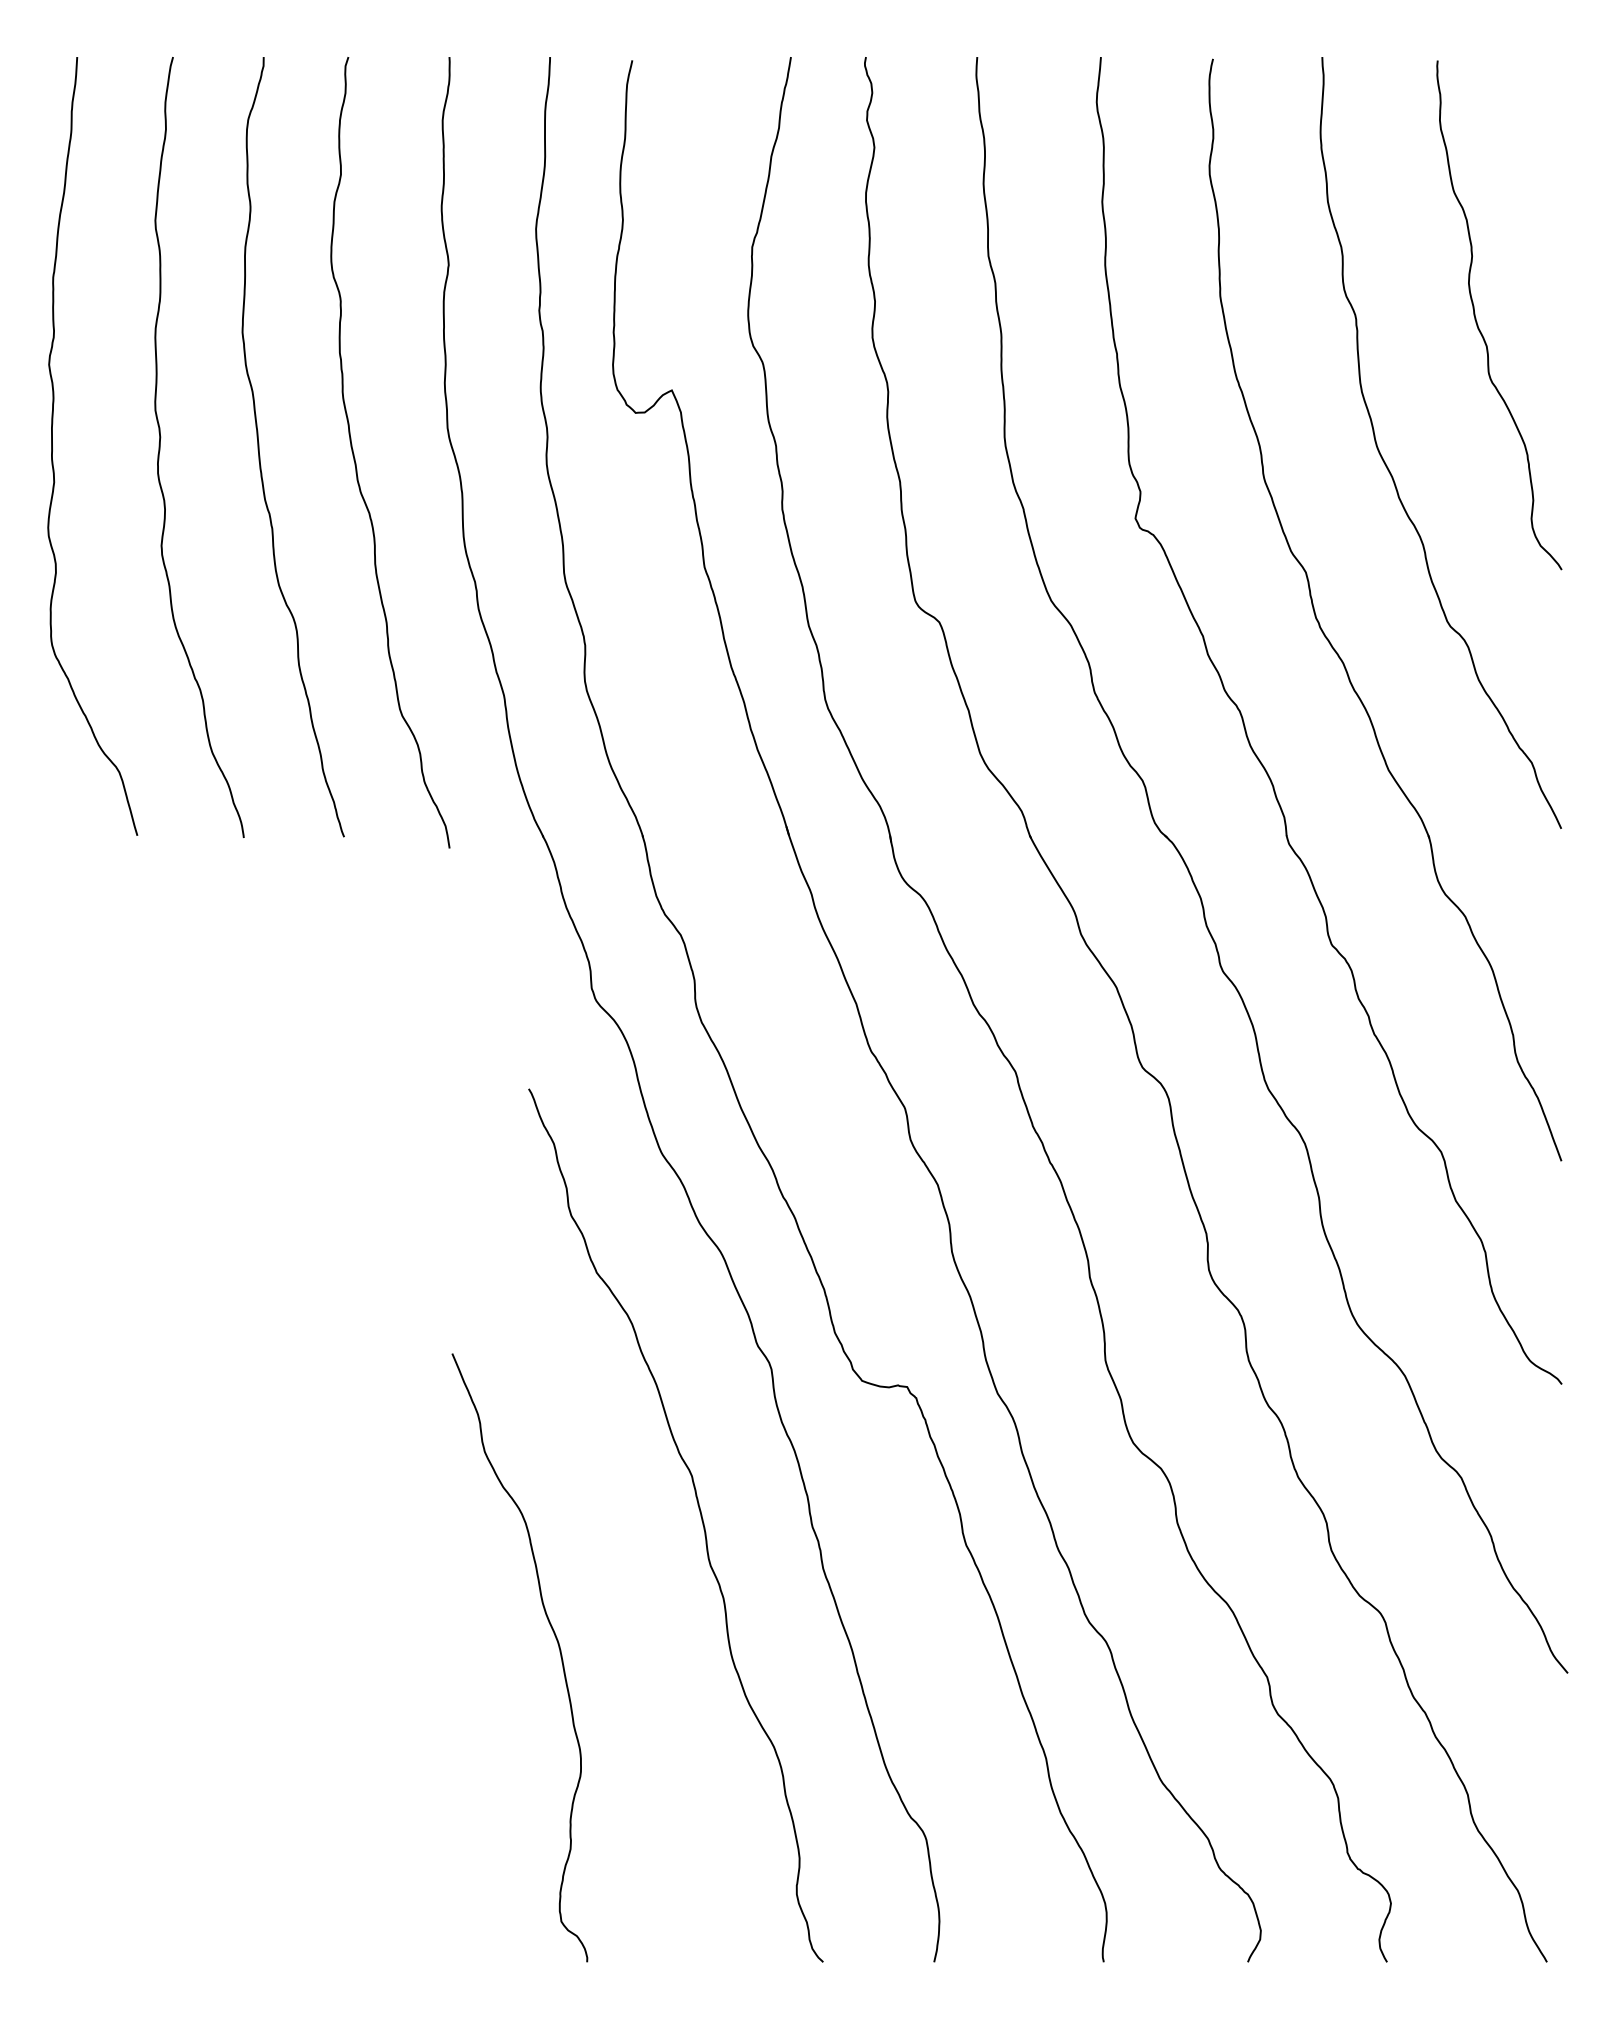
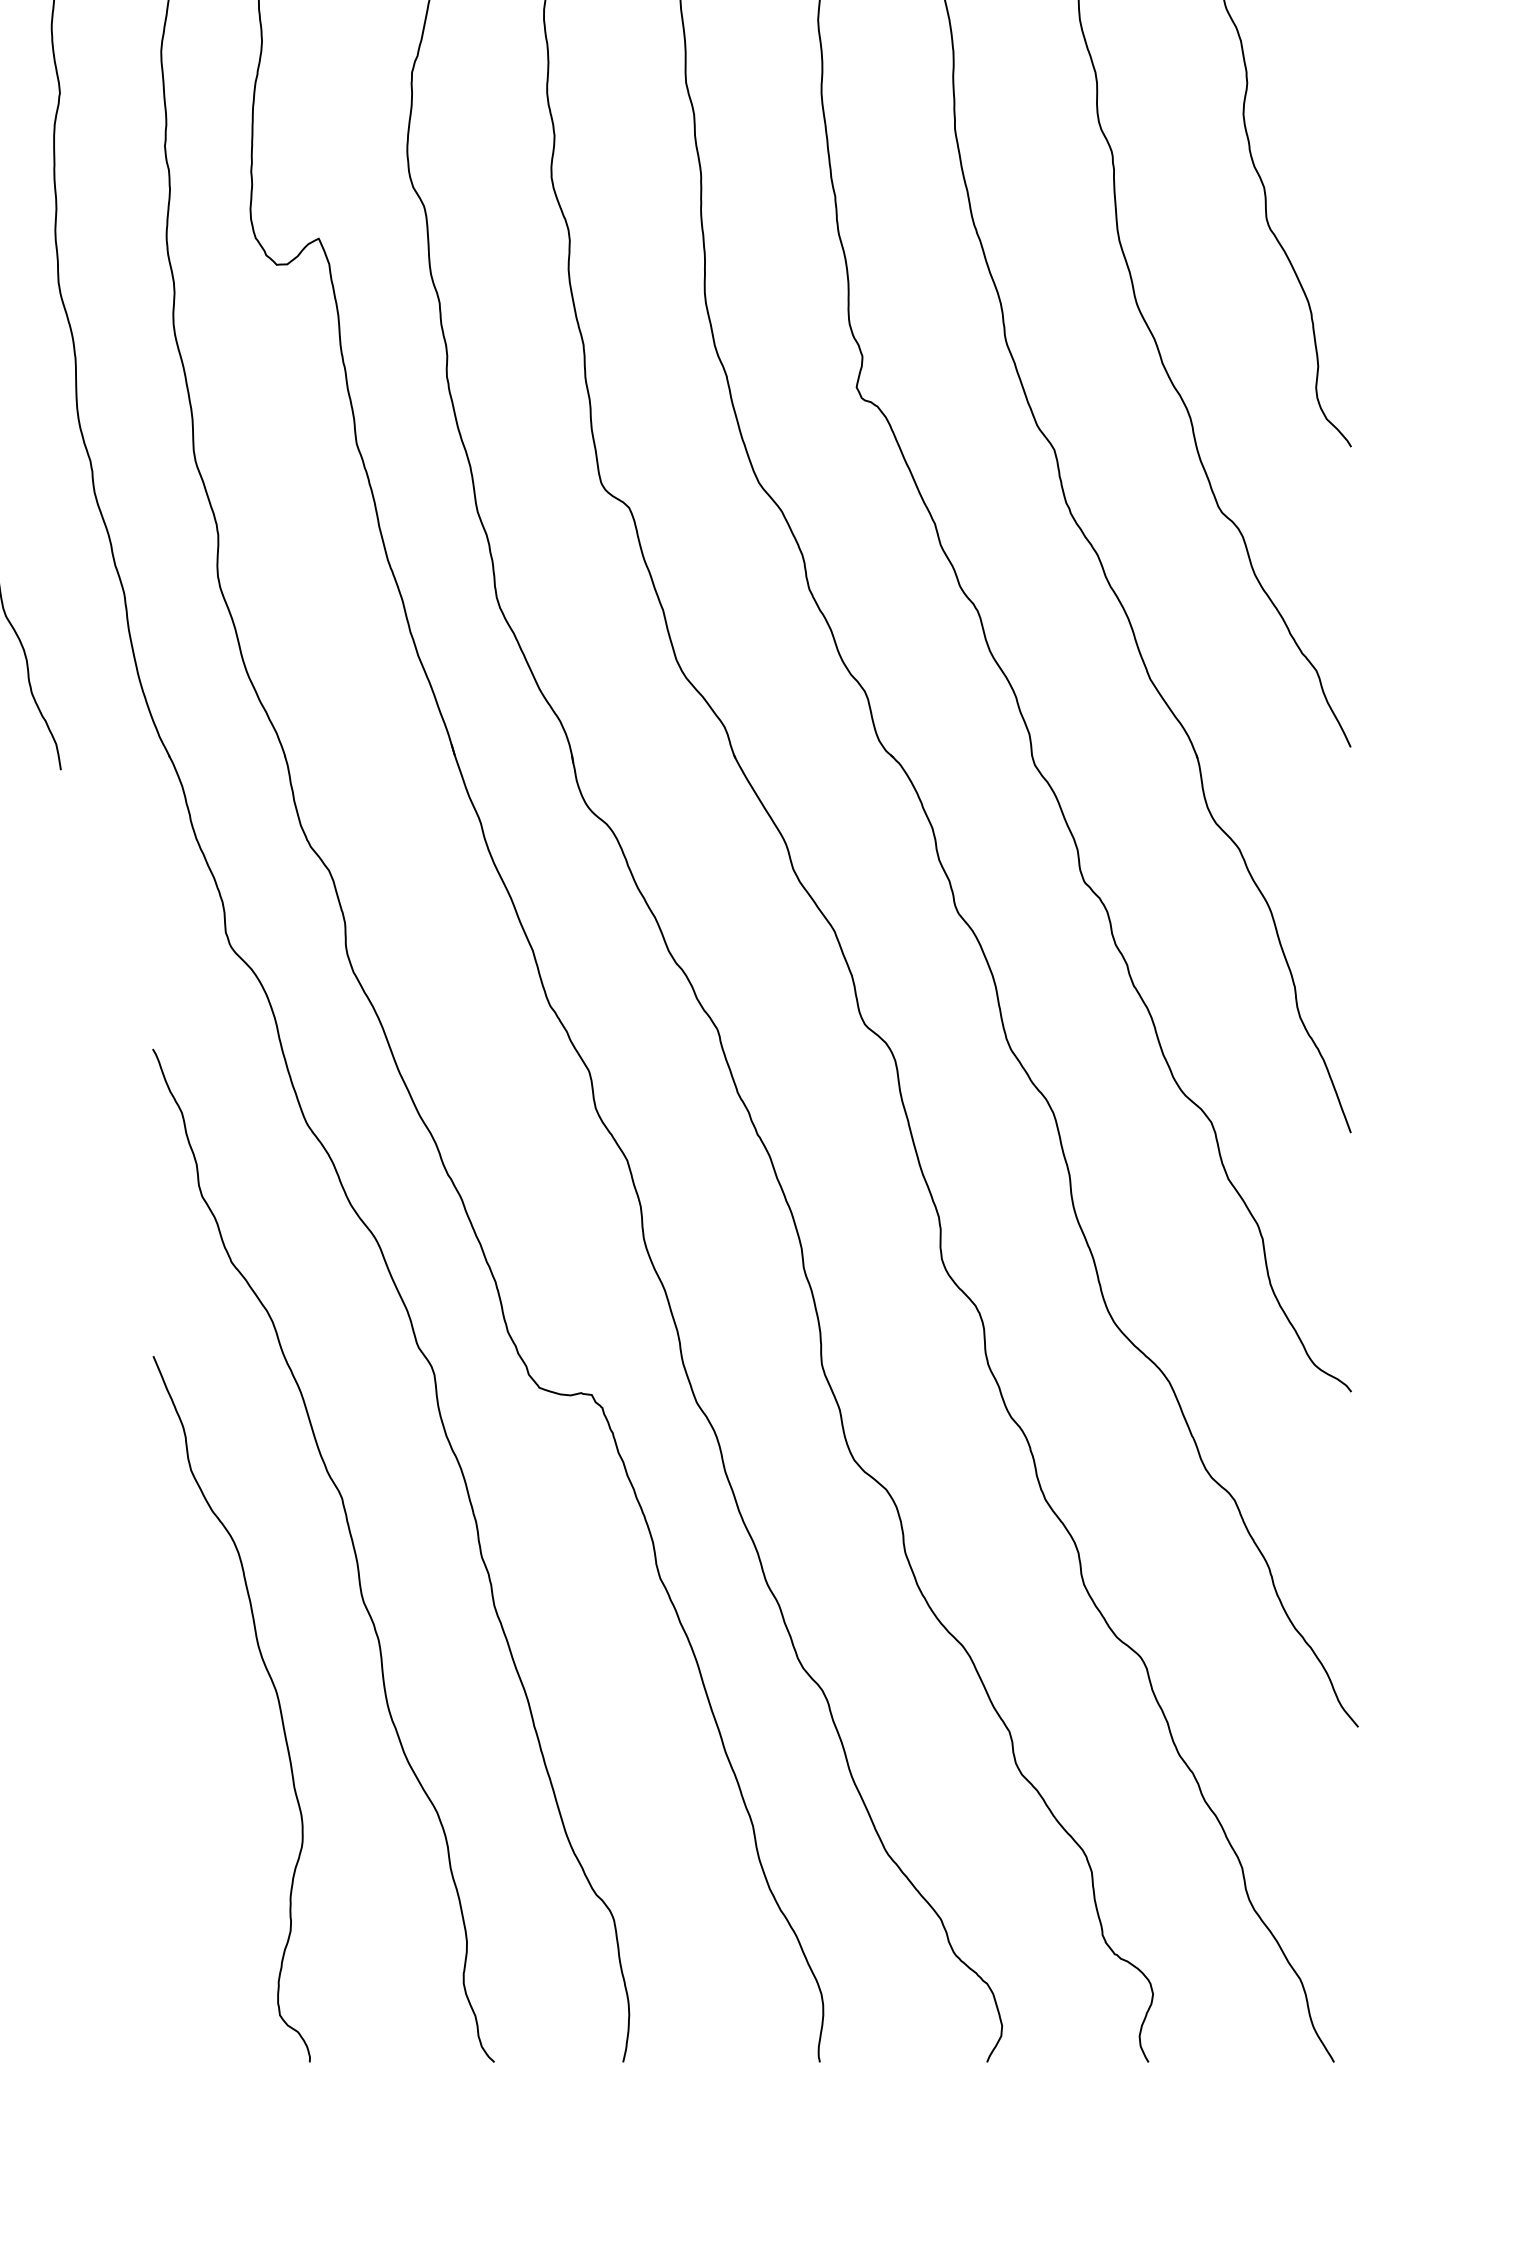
curve: (557, 1644) -> (275, 1693), moved

